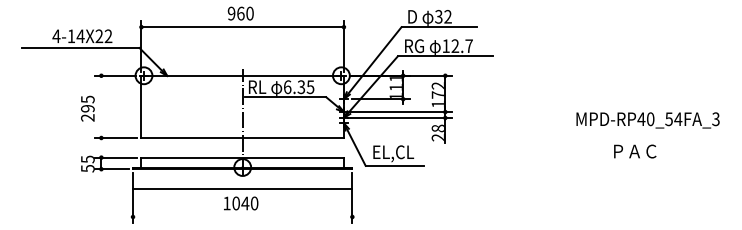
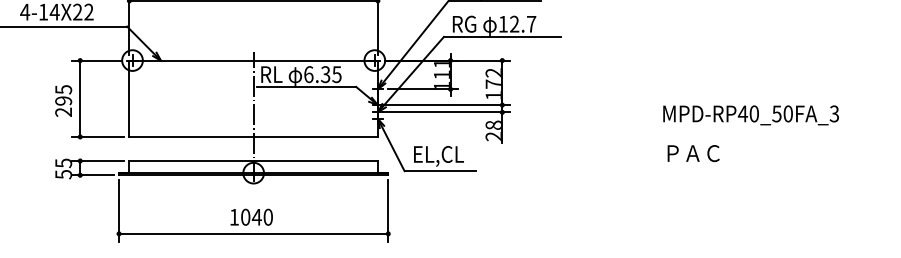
line: (101, 106) -> (80, 98), added
text: (678, 119) -> (788, 114), MPD-RP40_54FA_3 -> MPD-RP40_50FA_3
text: (635, 151) -> (693, 153), moved
line: (242, 188) -> (253, 233), moved

